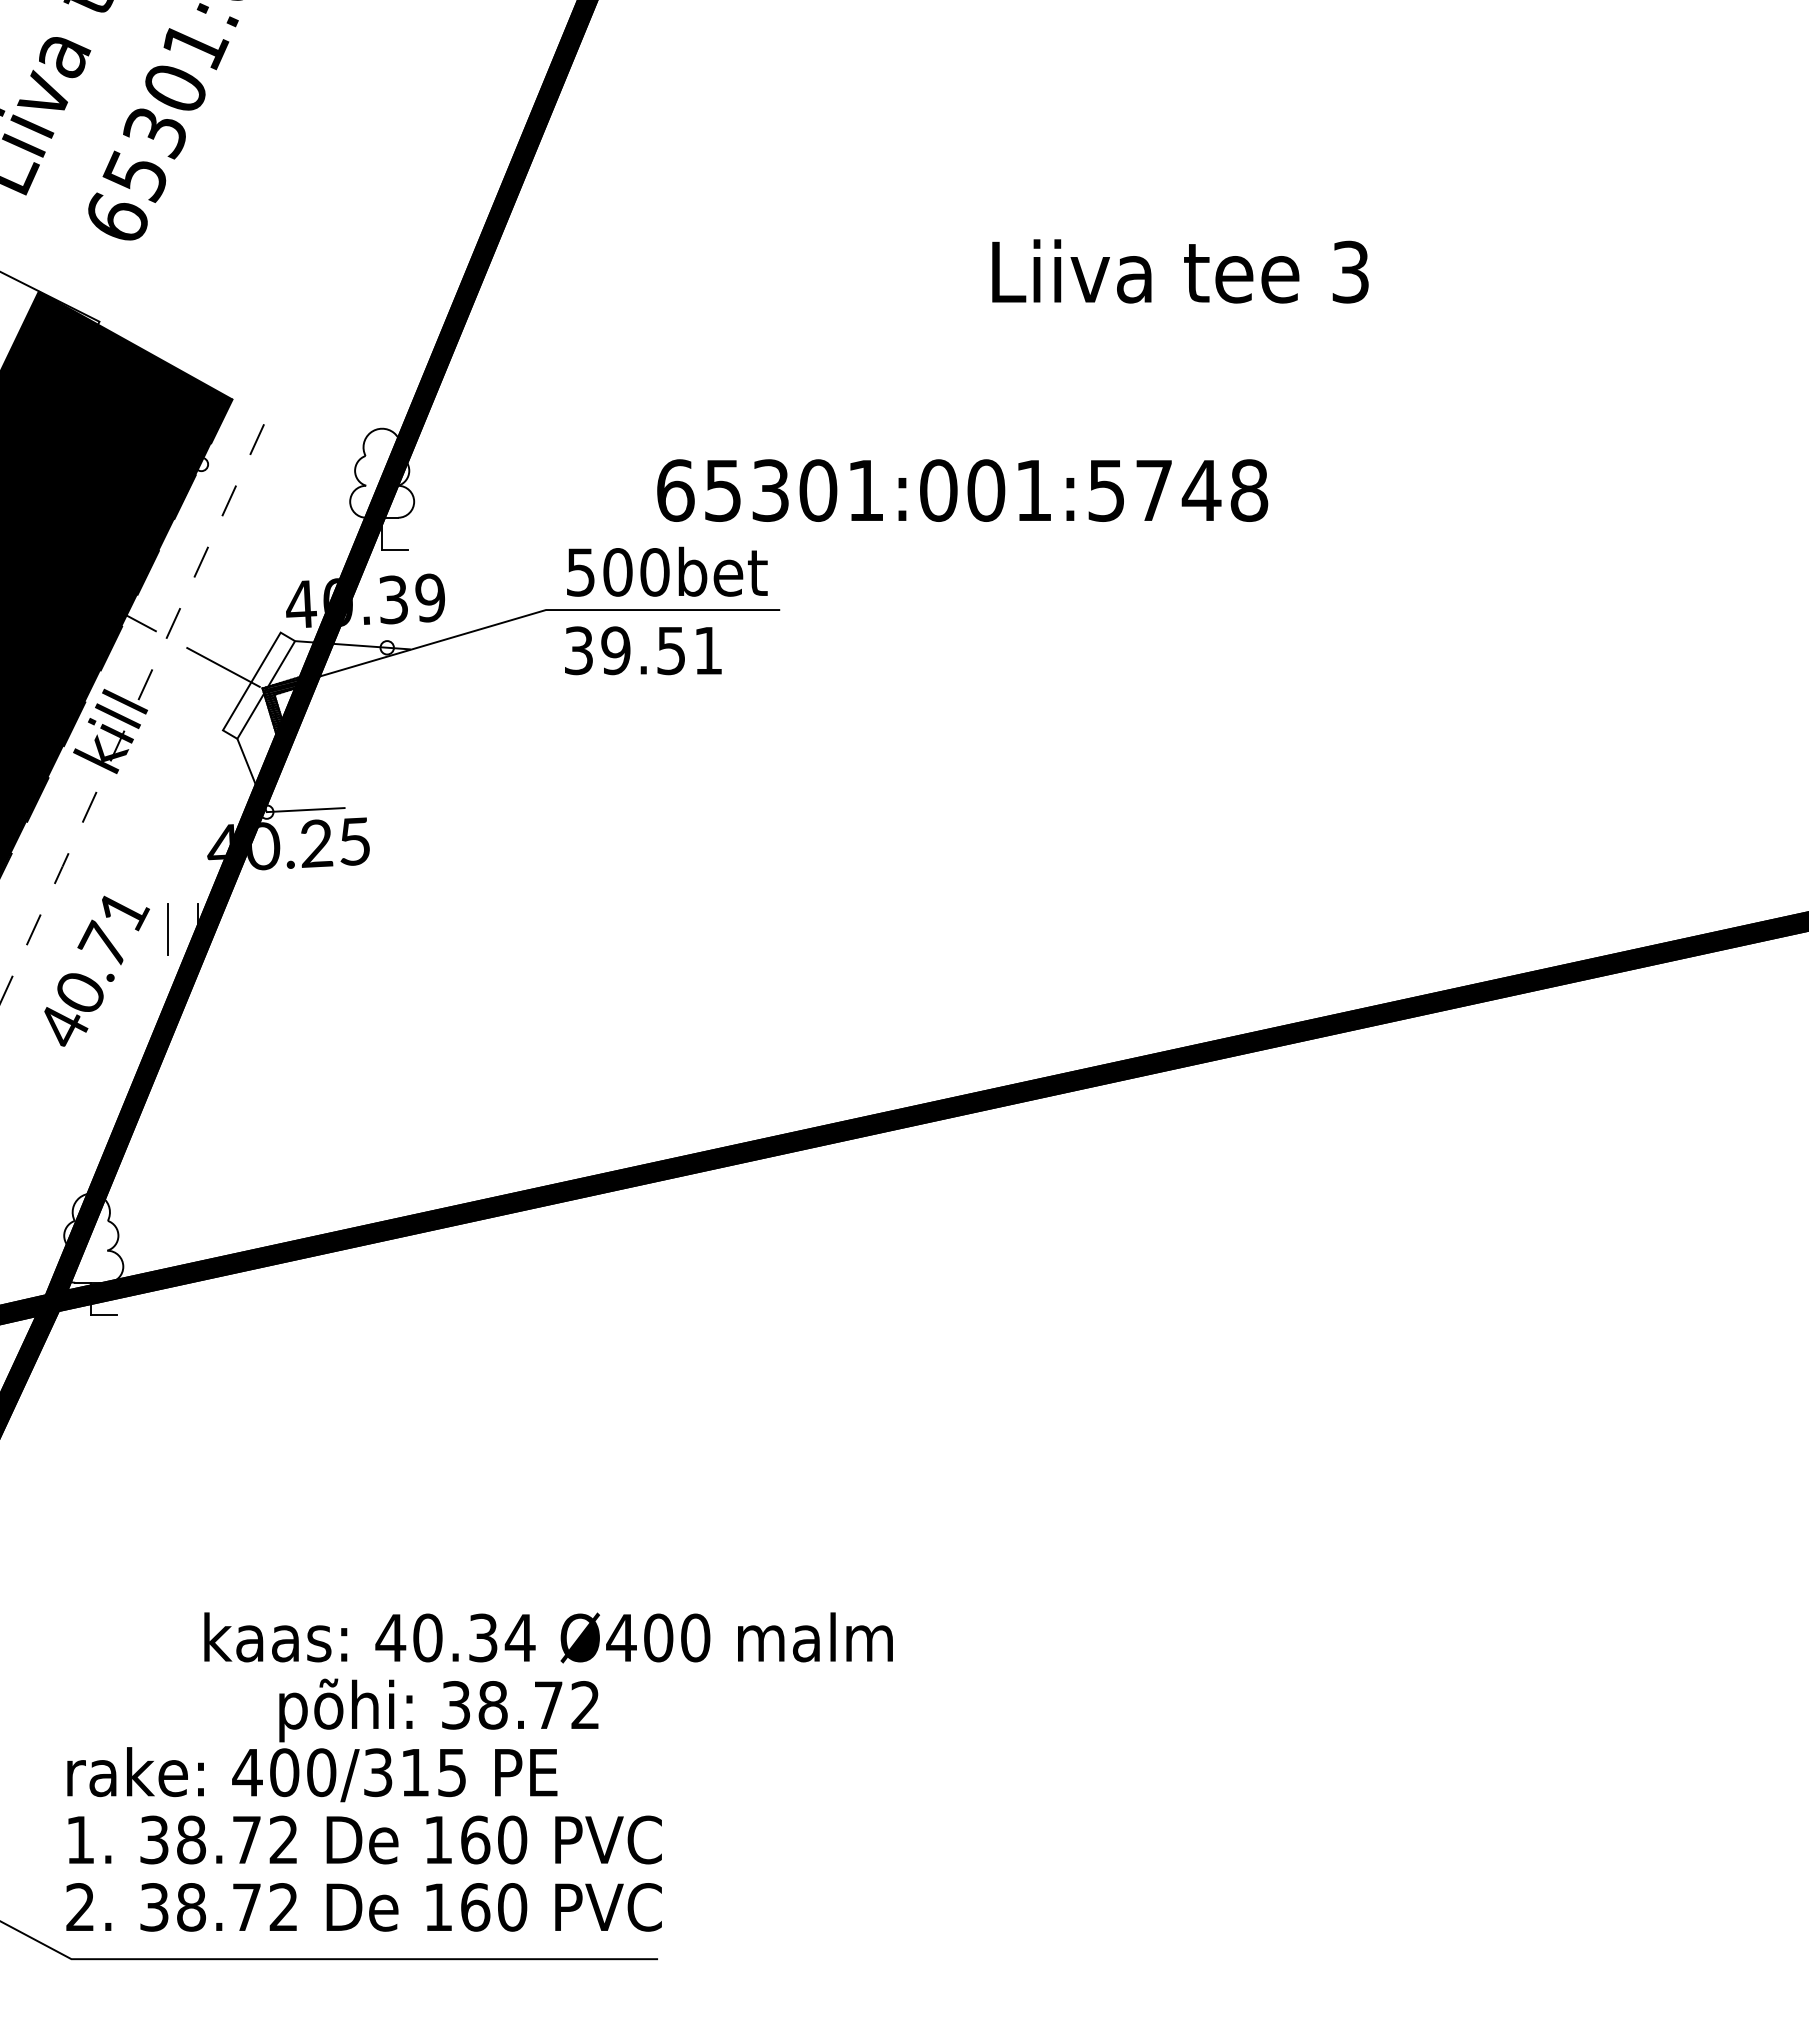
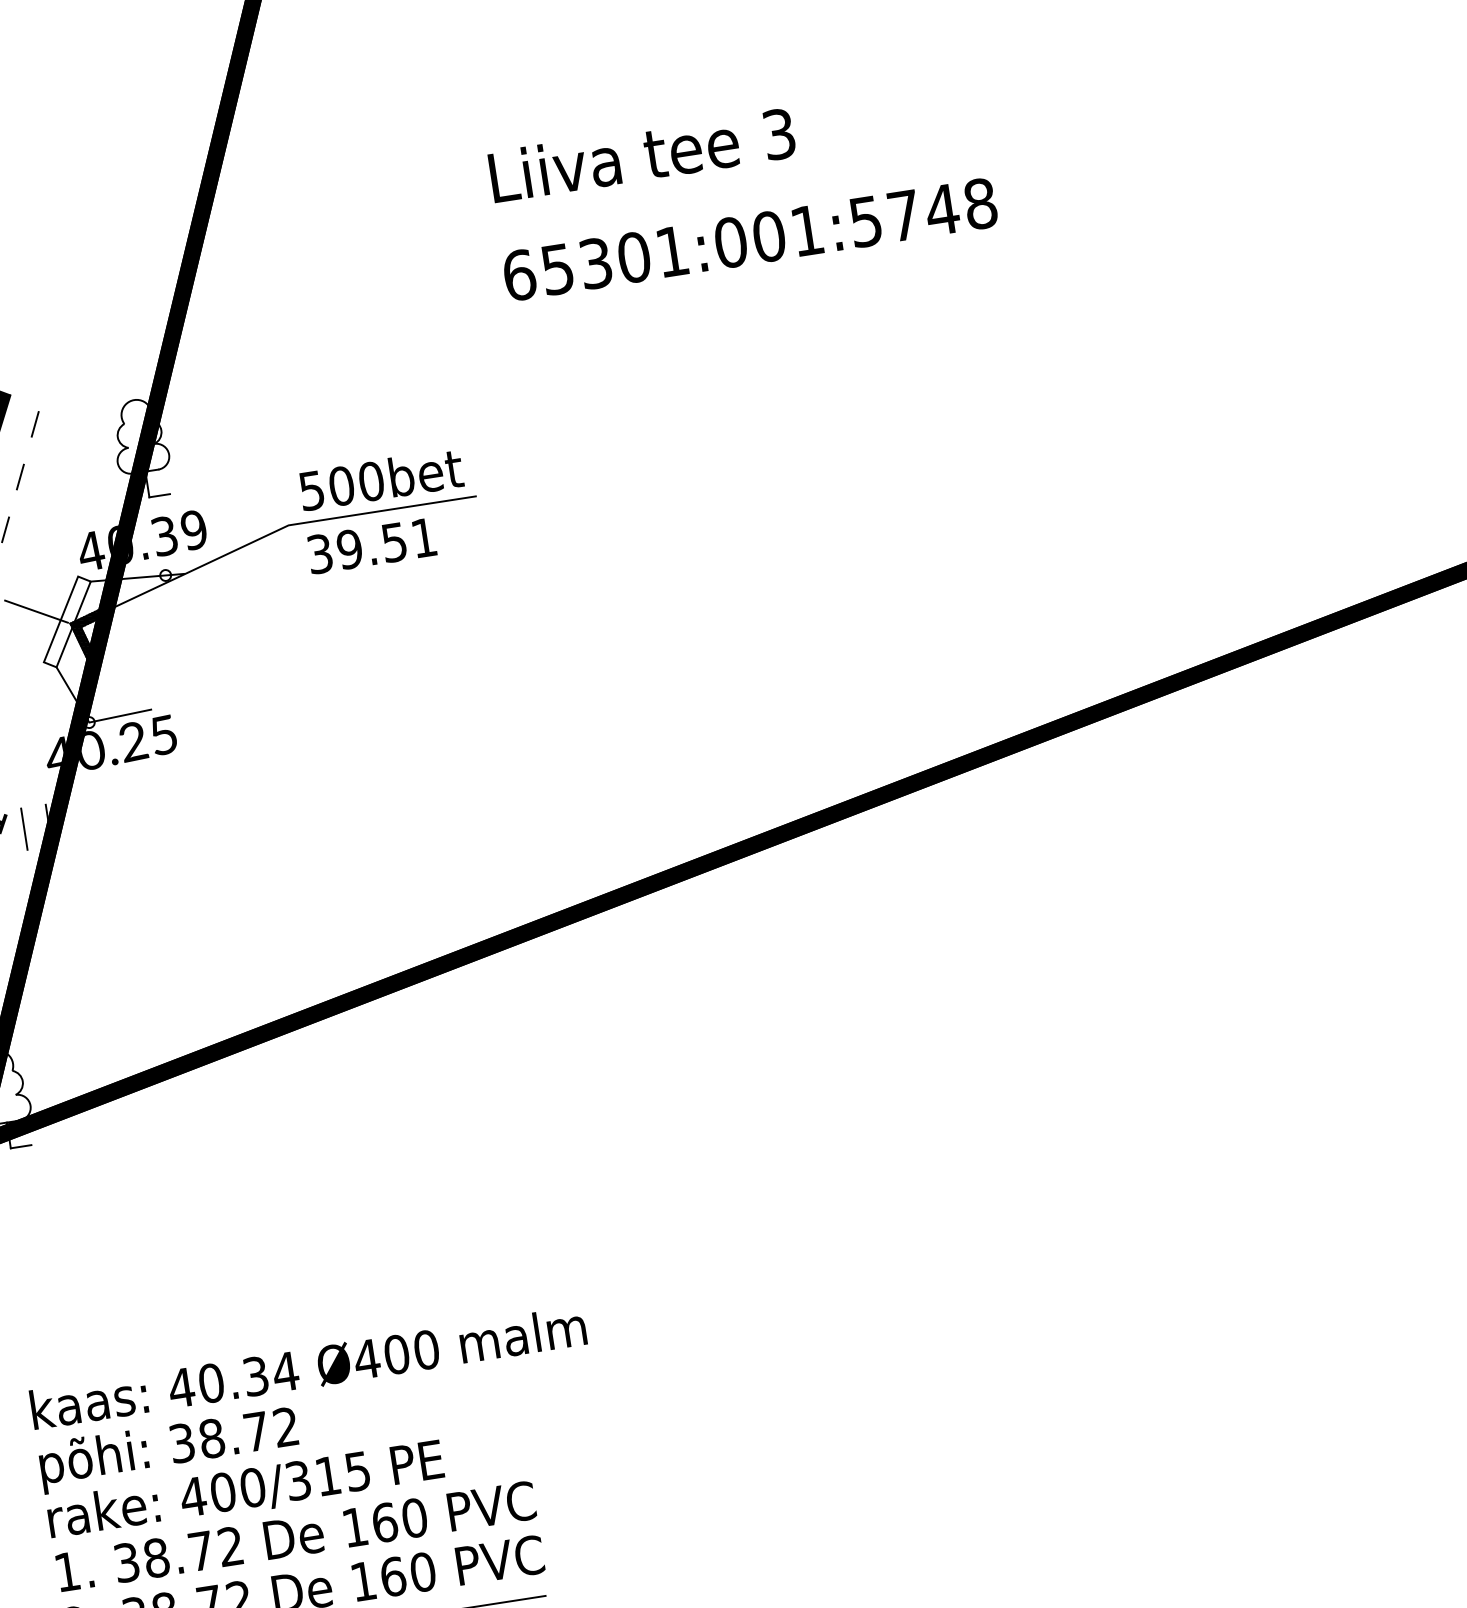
text: (1180, 271) -> (642, 154), moved
text: (962, 490) -> (750, 239), moved
text: (548, 1637) -> (308, 1367), moved
text: (438, 1710) -> (168, 1449), moved

